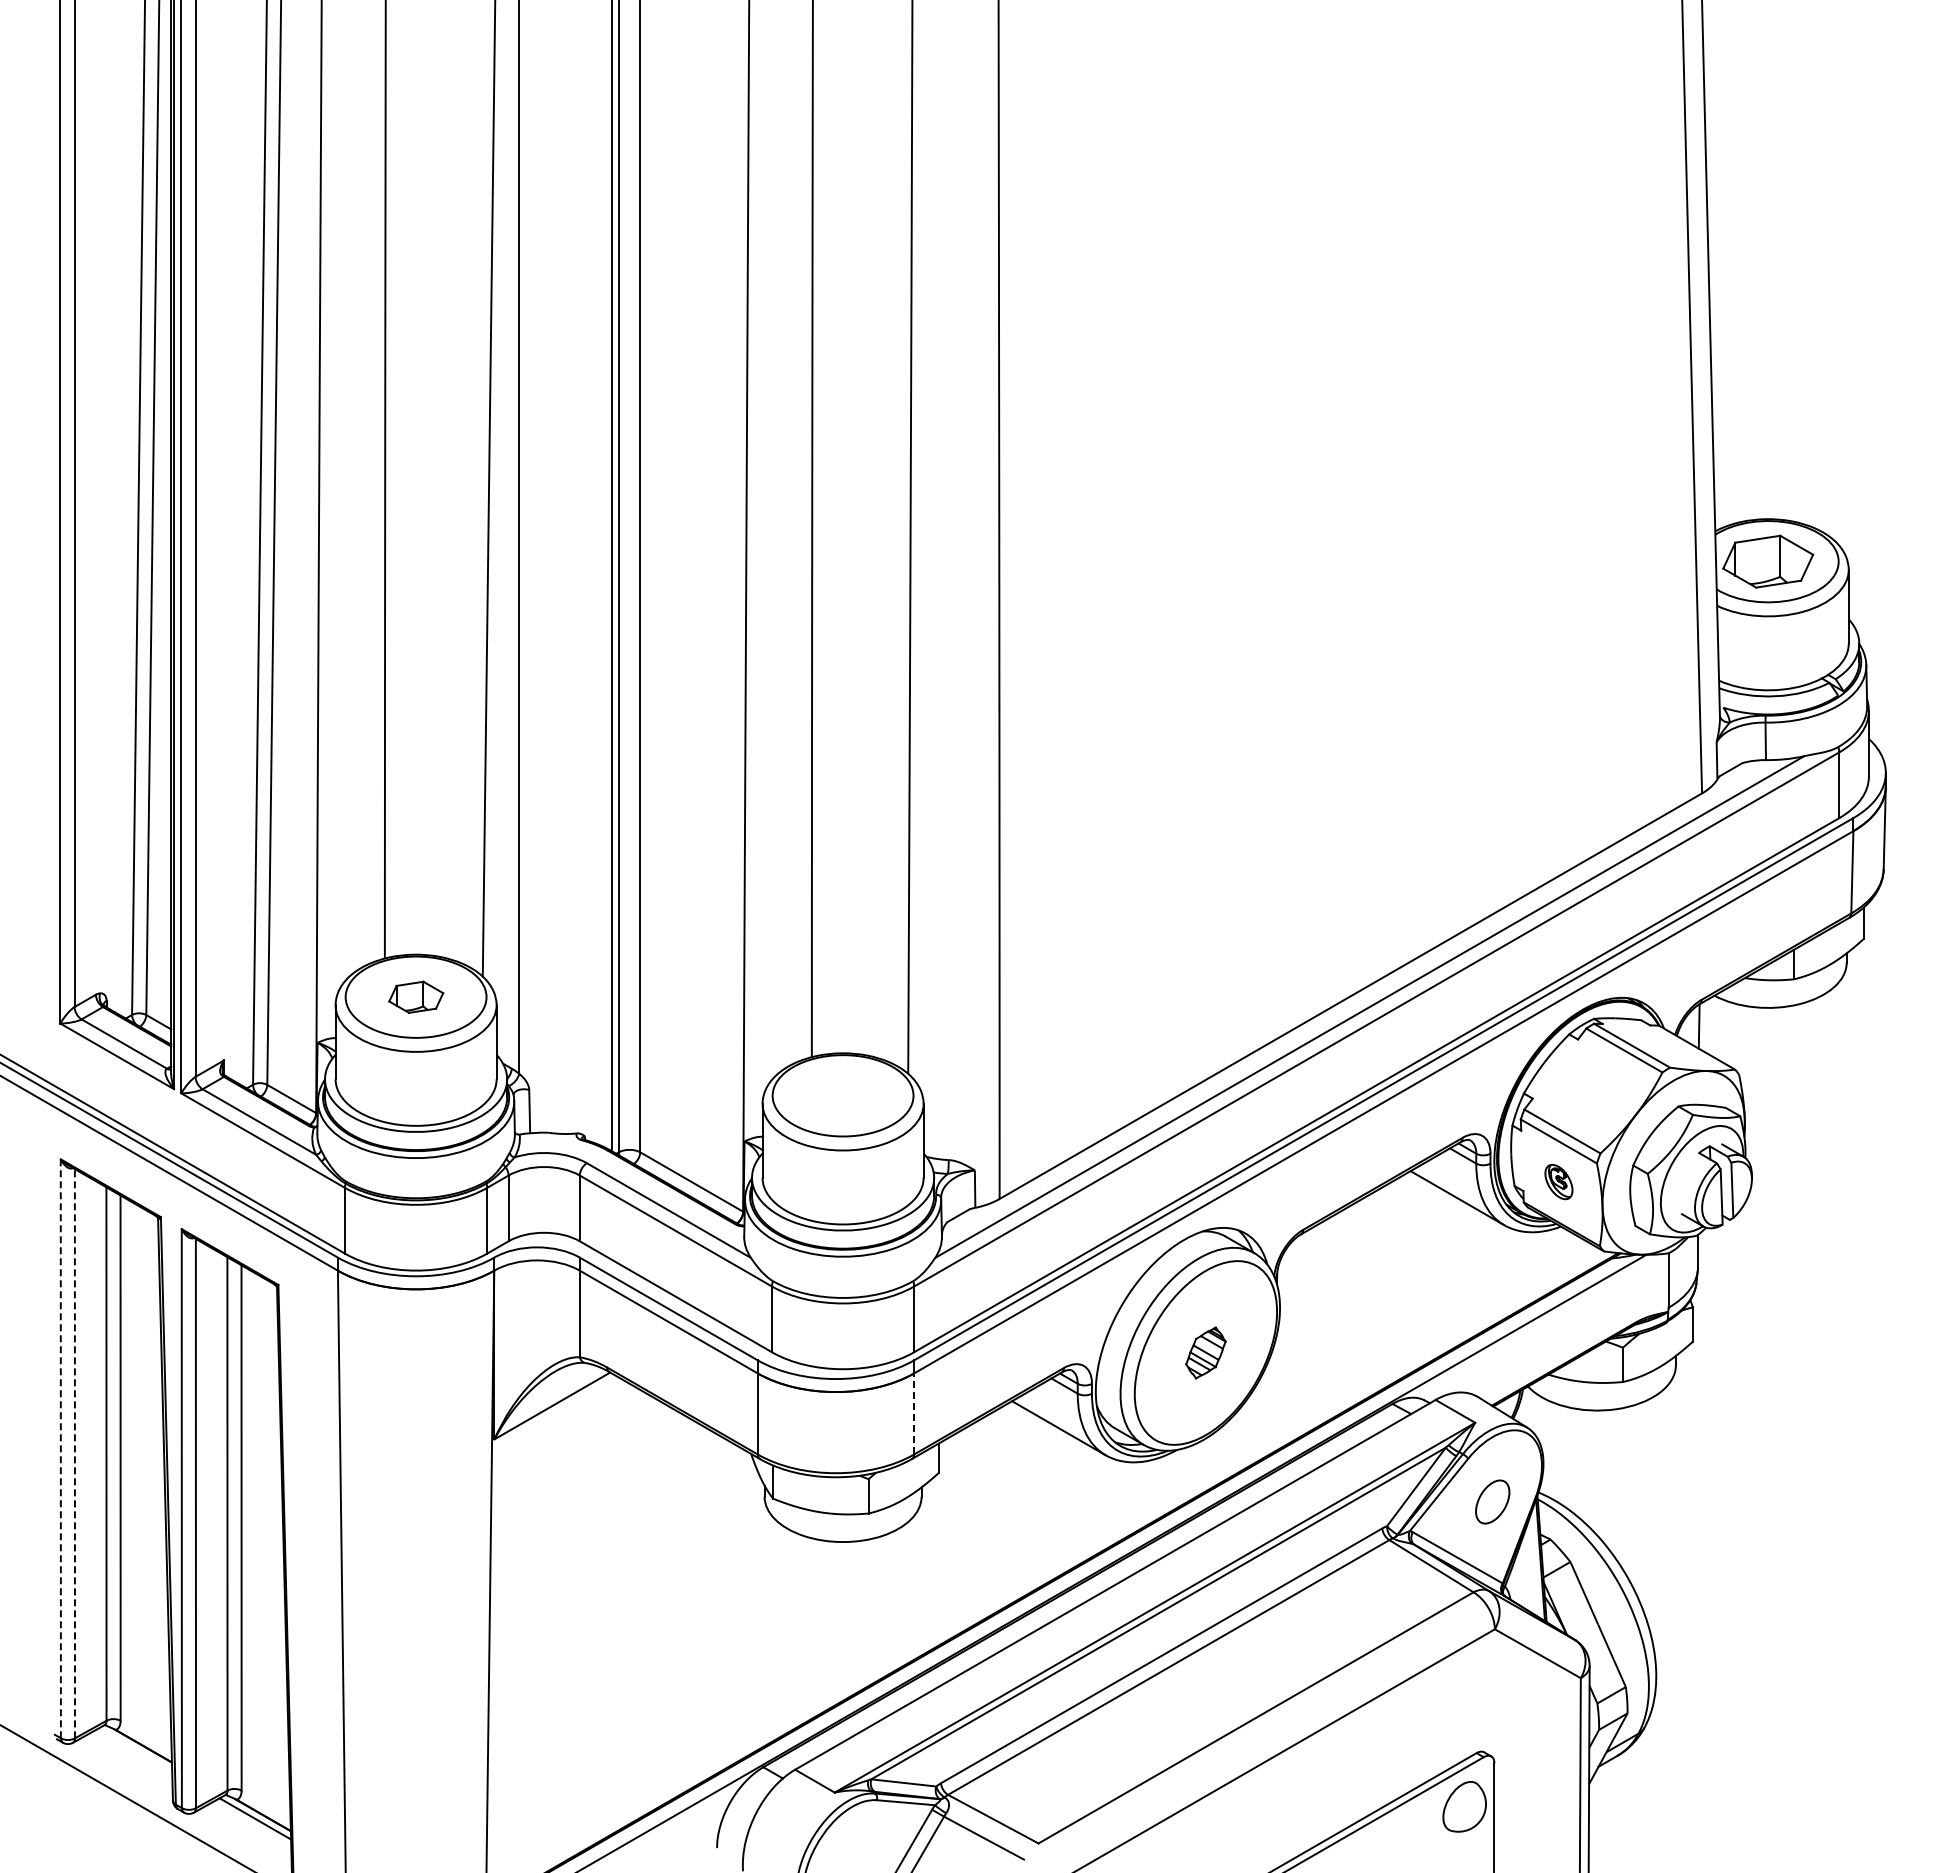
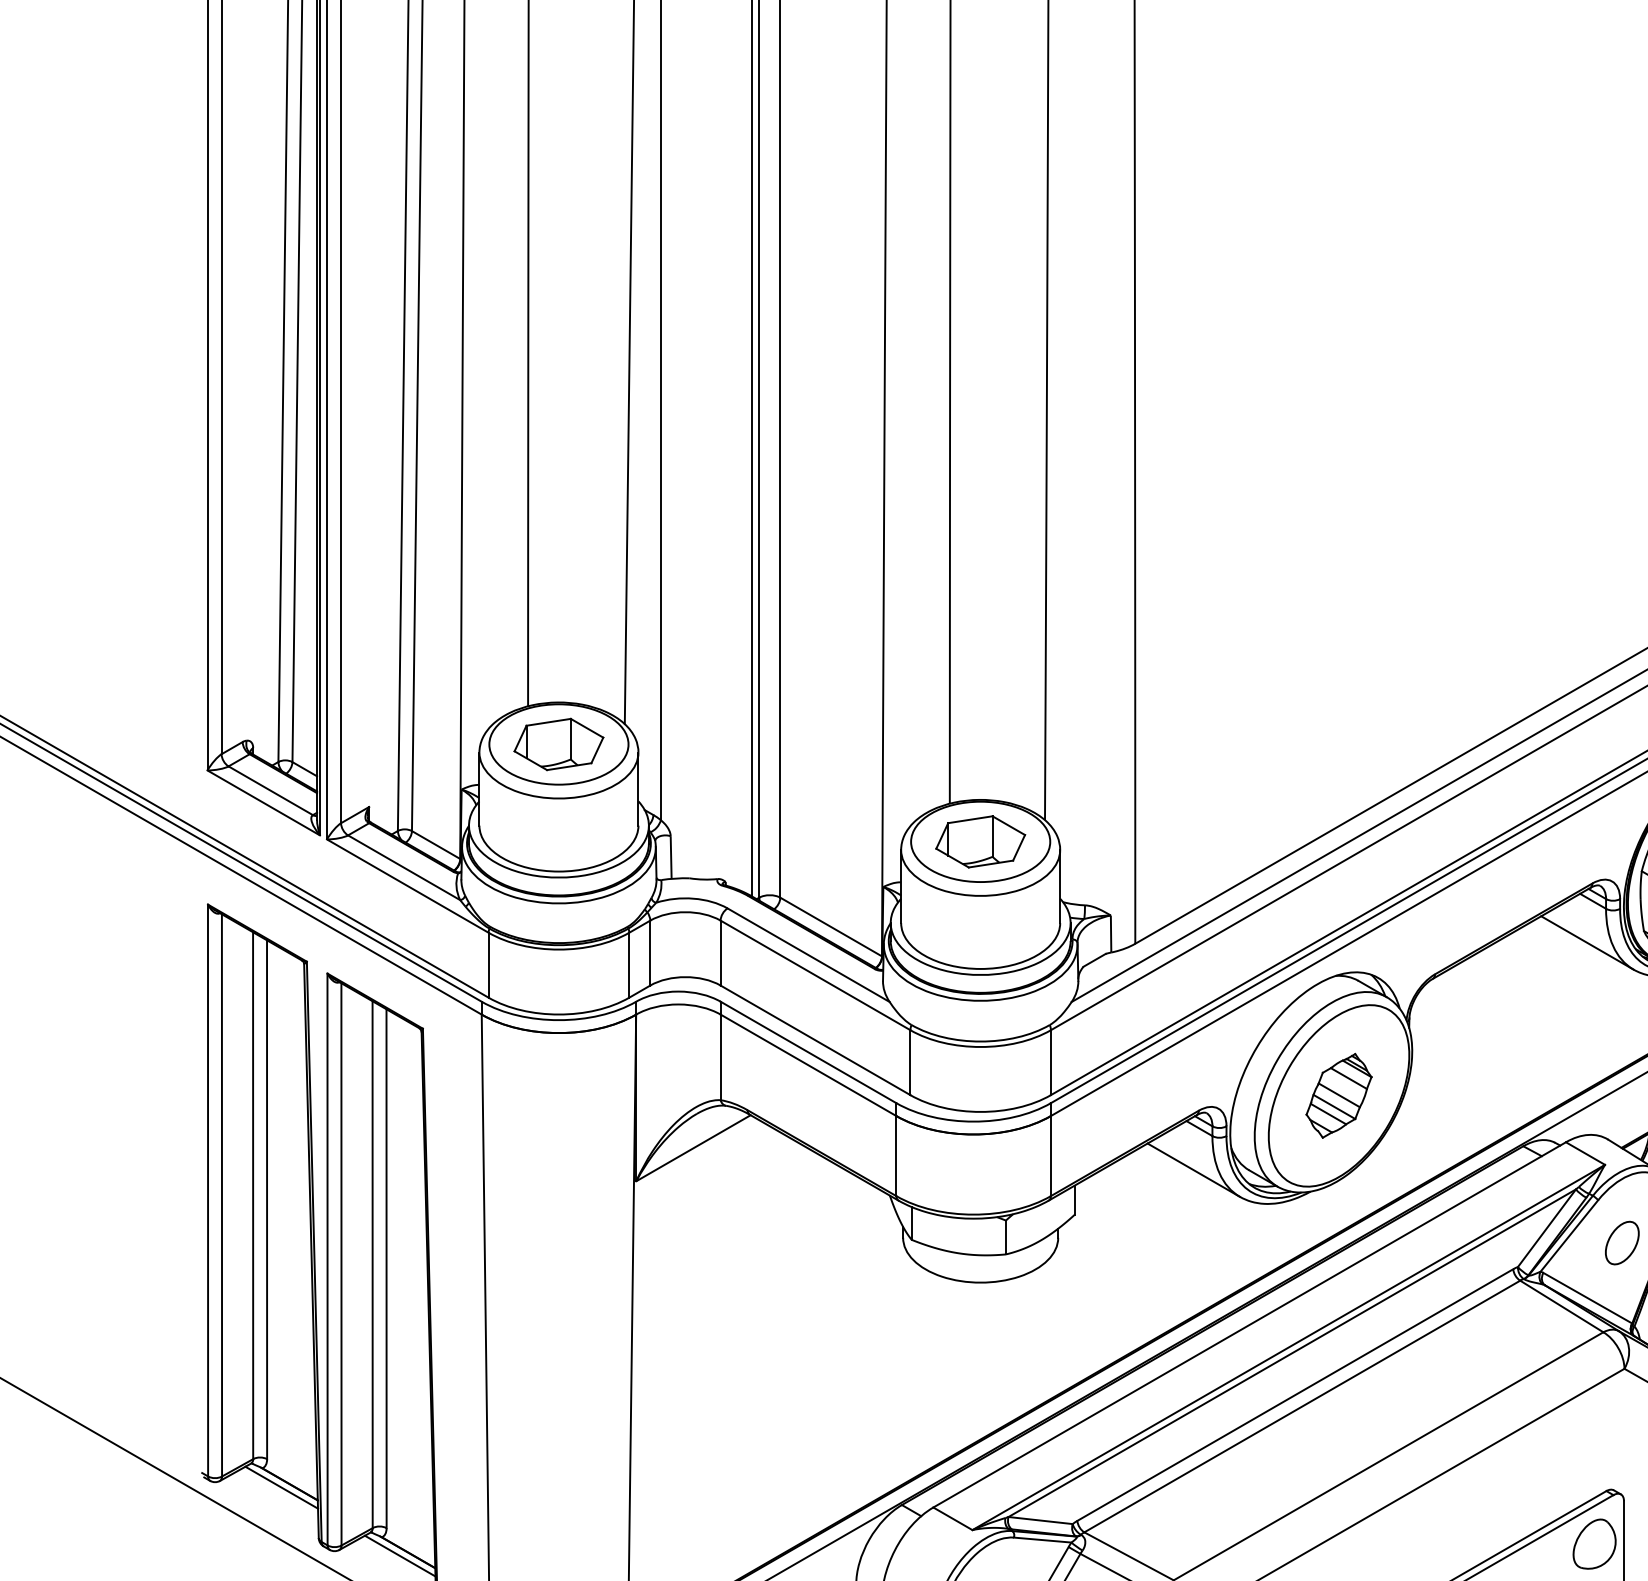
part: (416, 997) -> (559, 744), size x1.67
part: (843, 1095) -> (981, 841), added
part: (1205, 1352) -> (1338, 1095), size x1.67
line: (914, 1413) -> (1051, 1155), dashed -> solid
line: (60, 1448) -> (207, 1190), dashed -> solid
line: (74, 1453) -> (221, 1195), dashed -> solid
line: (135, 1749) -> (281, 1487), added

